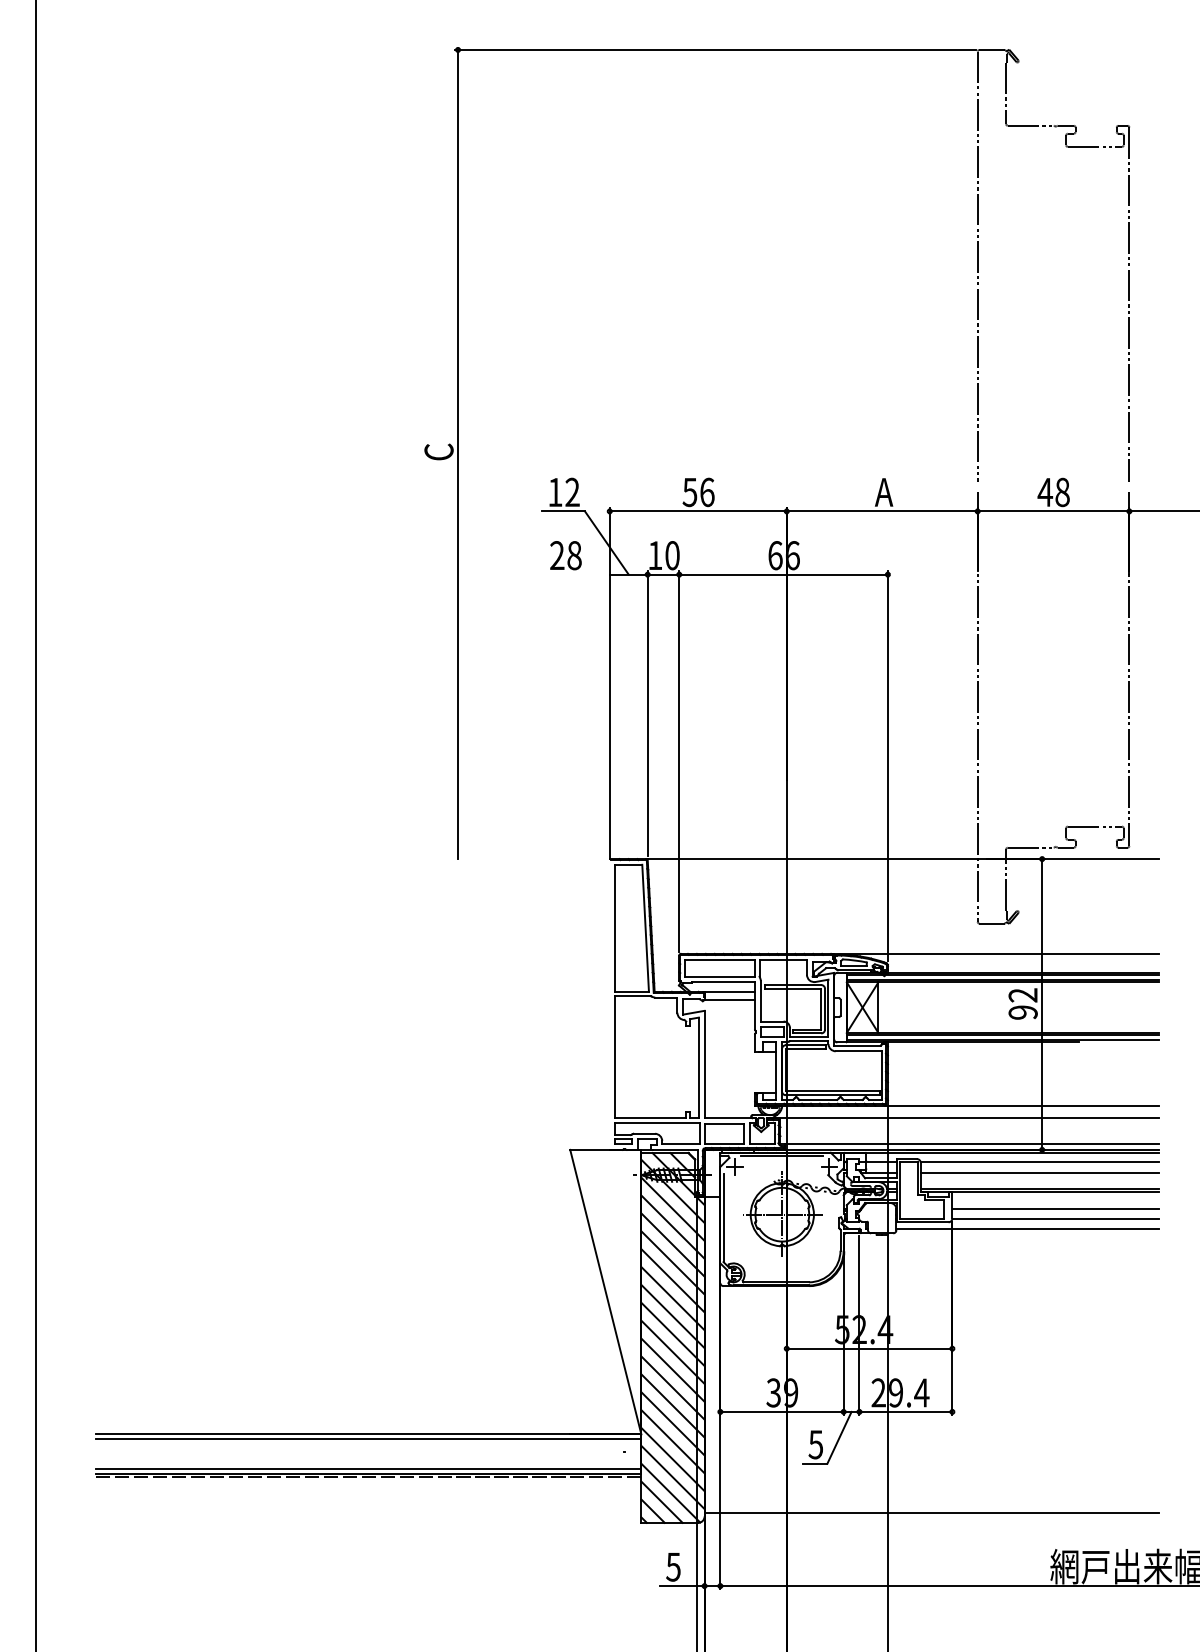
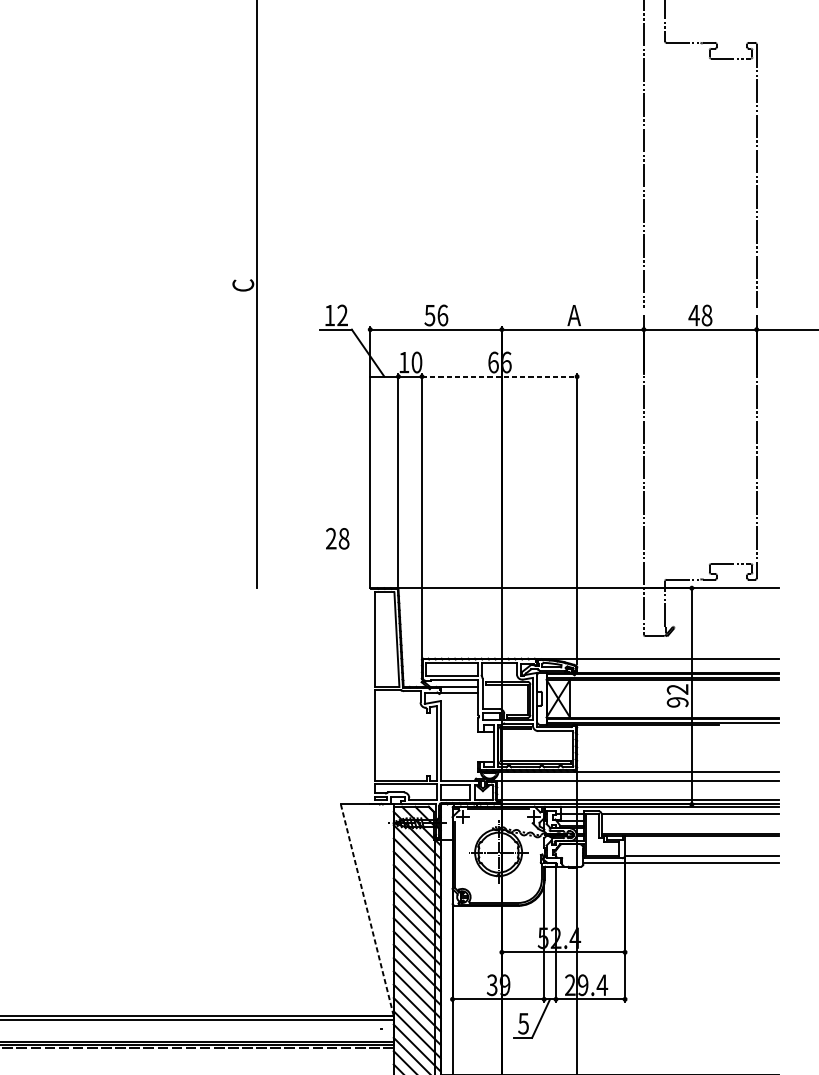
text: (565, 555) -> (337, 538), moved
line: (784, 574) -> (500, 376), solid -> dashed
line: (1040, 1172) -> (690, 821), removed
line: (1056, 1208) -> (702, 848), removed
line: (605, 1292) -> (367, 910), solid -> dashed

